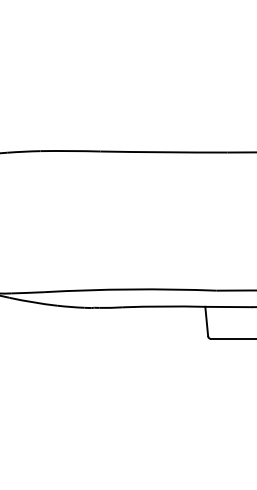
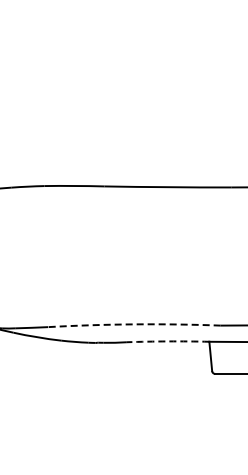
arc: (130, 289) -> (134, 324), solid -> dashed
arc: (164, 306) -> (168, 341), solid -> dashed

